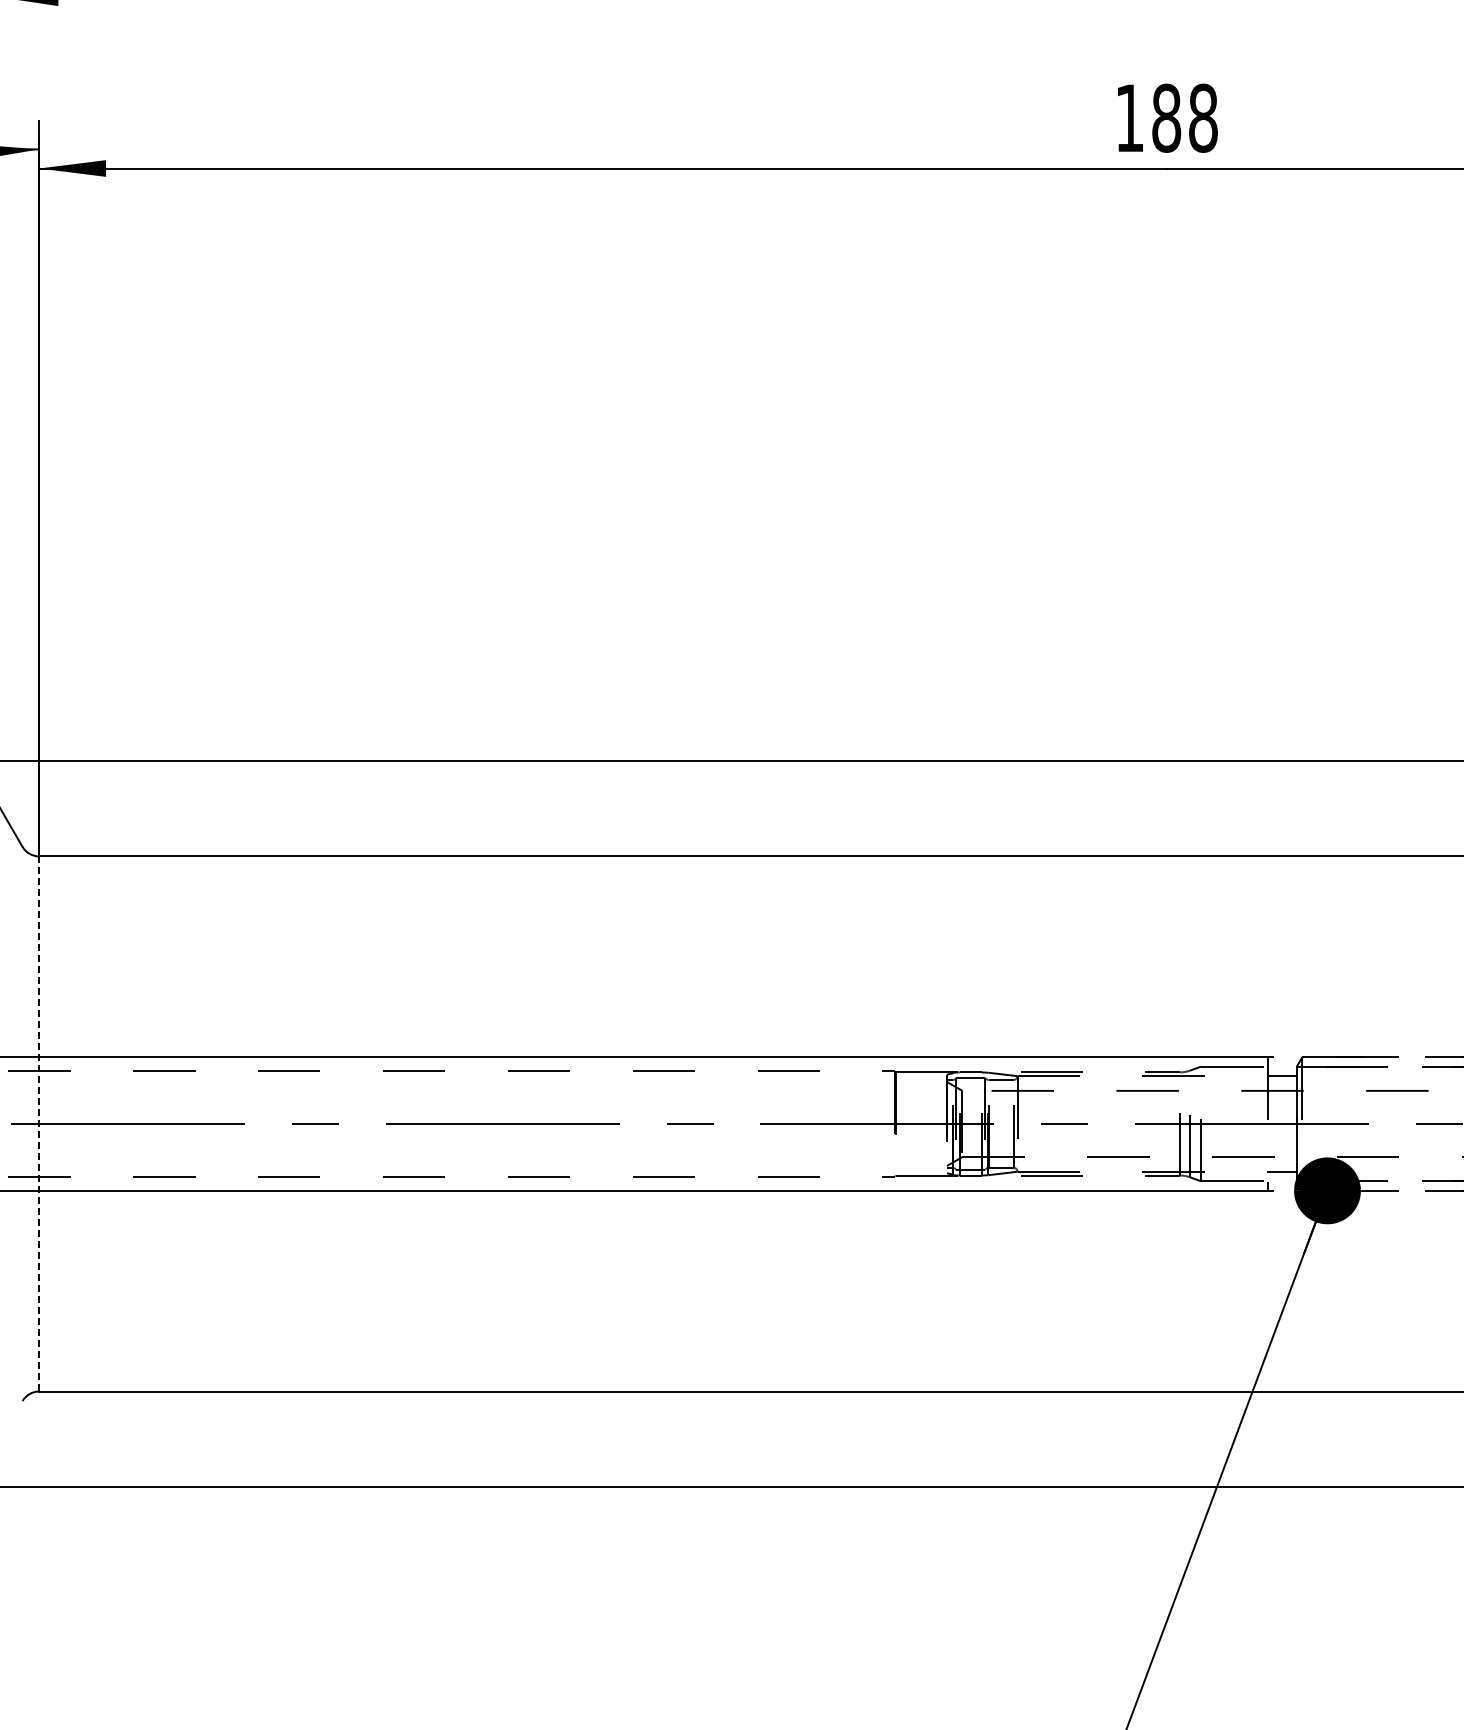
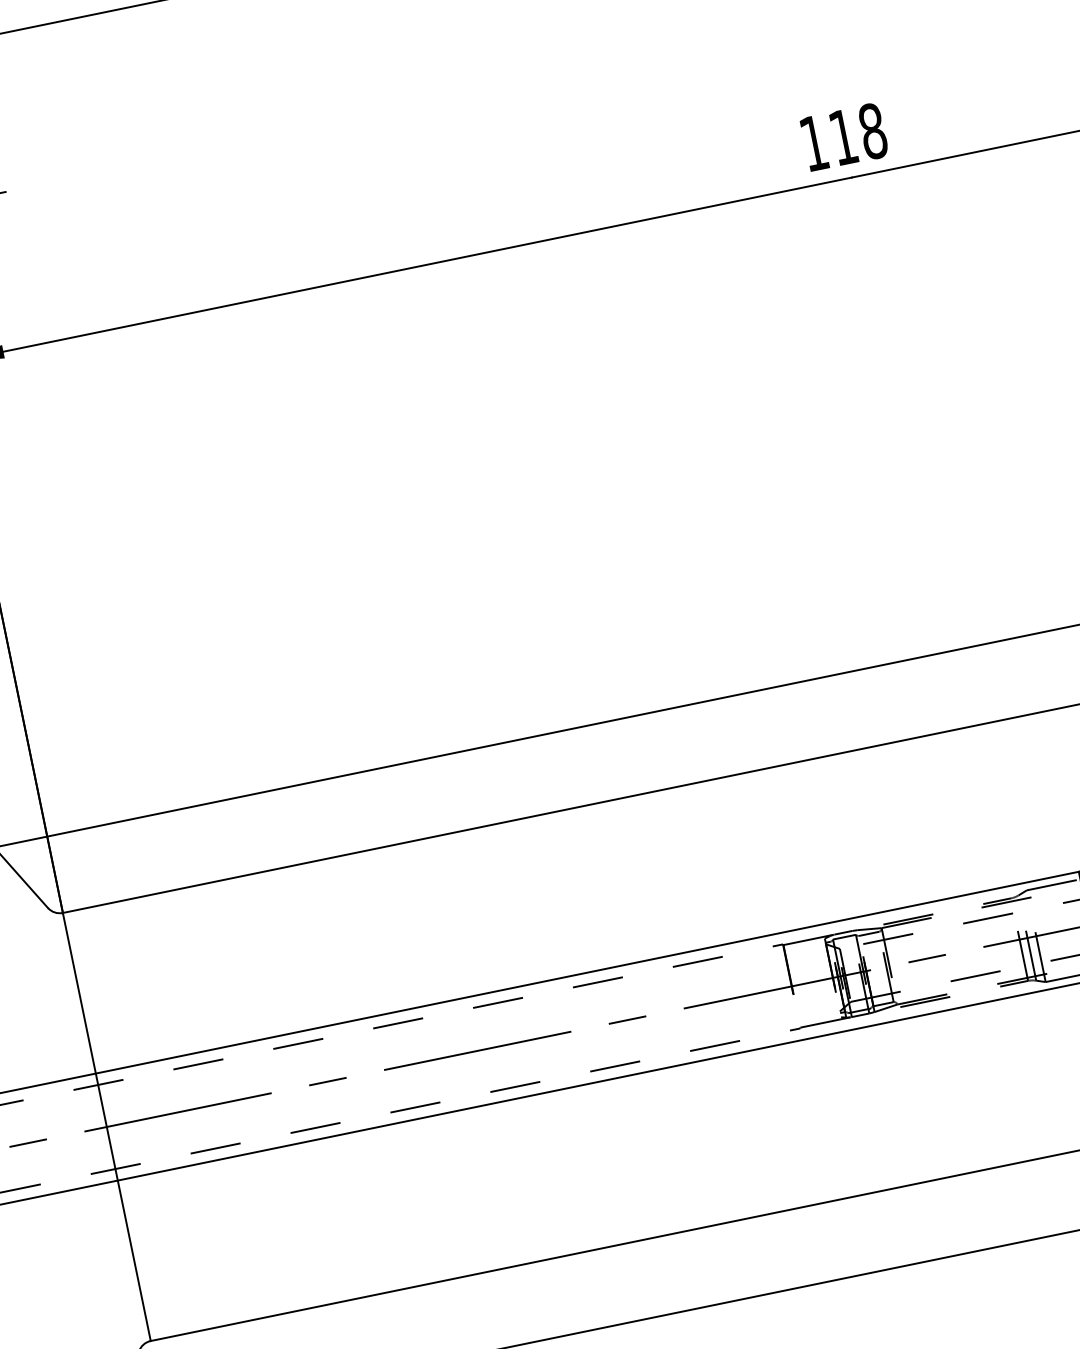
text: (1166, 117) -> (843, 136), 188 -> 118
line: (39, 1123) -> (107, 1126), dashed -> solid

